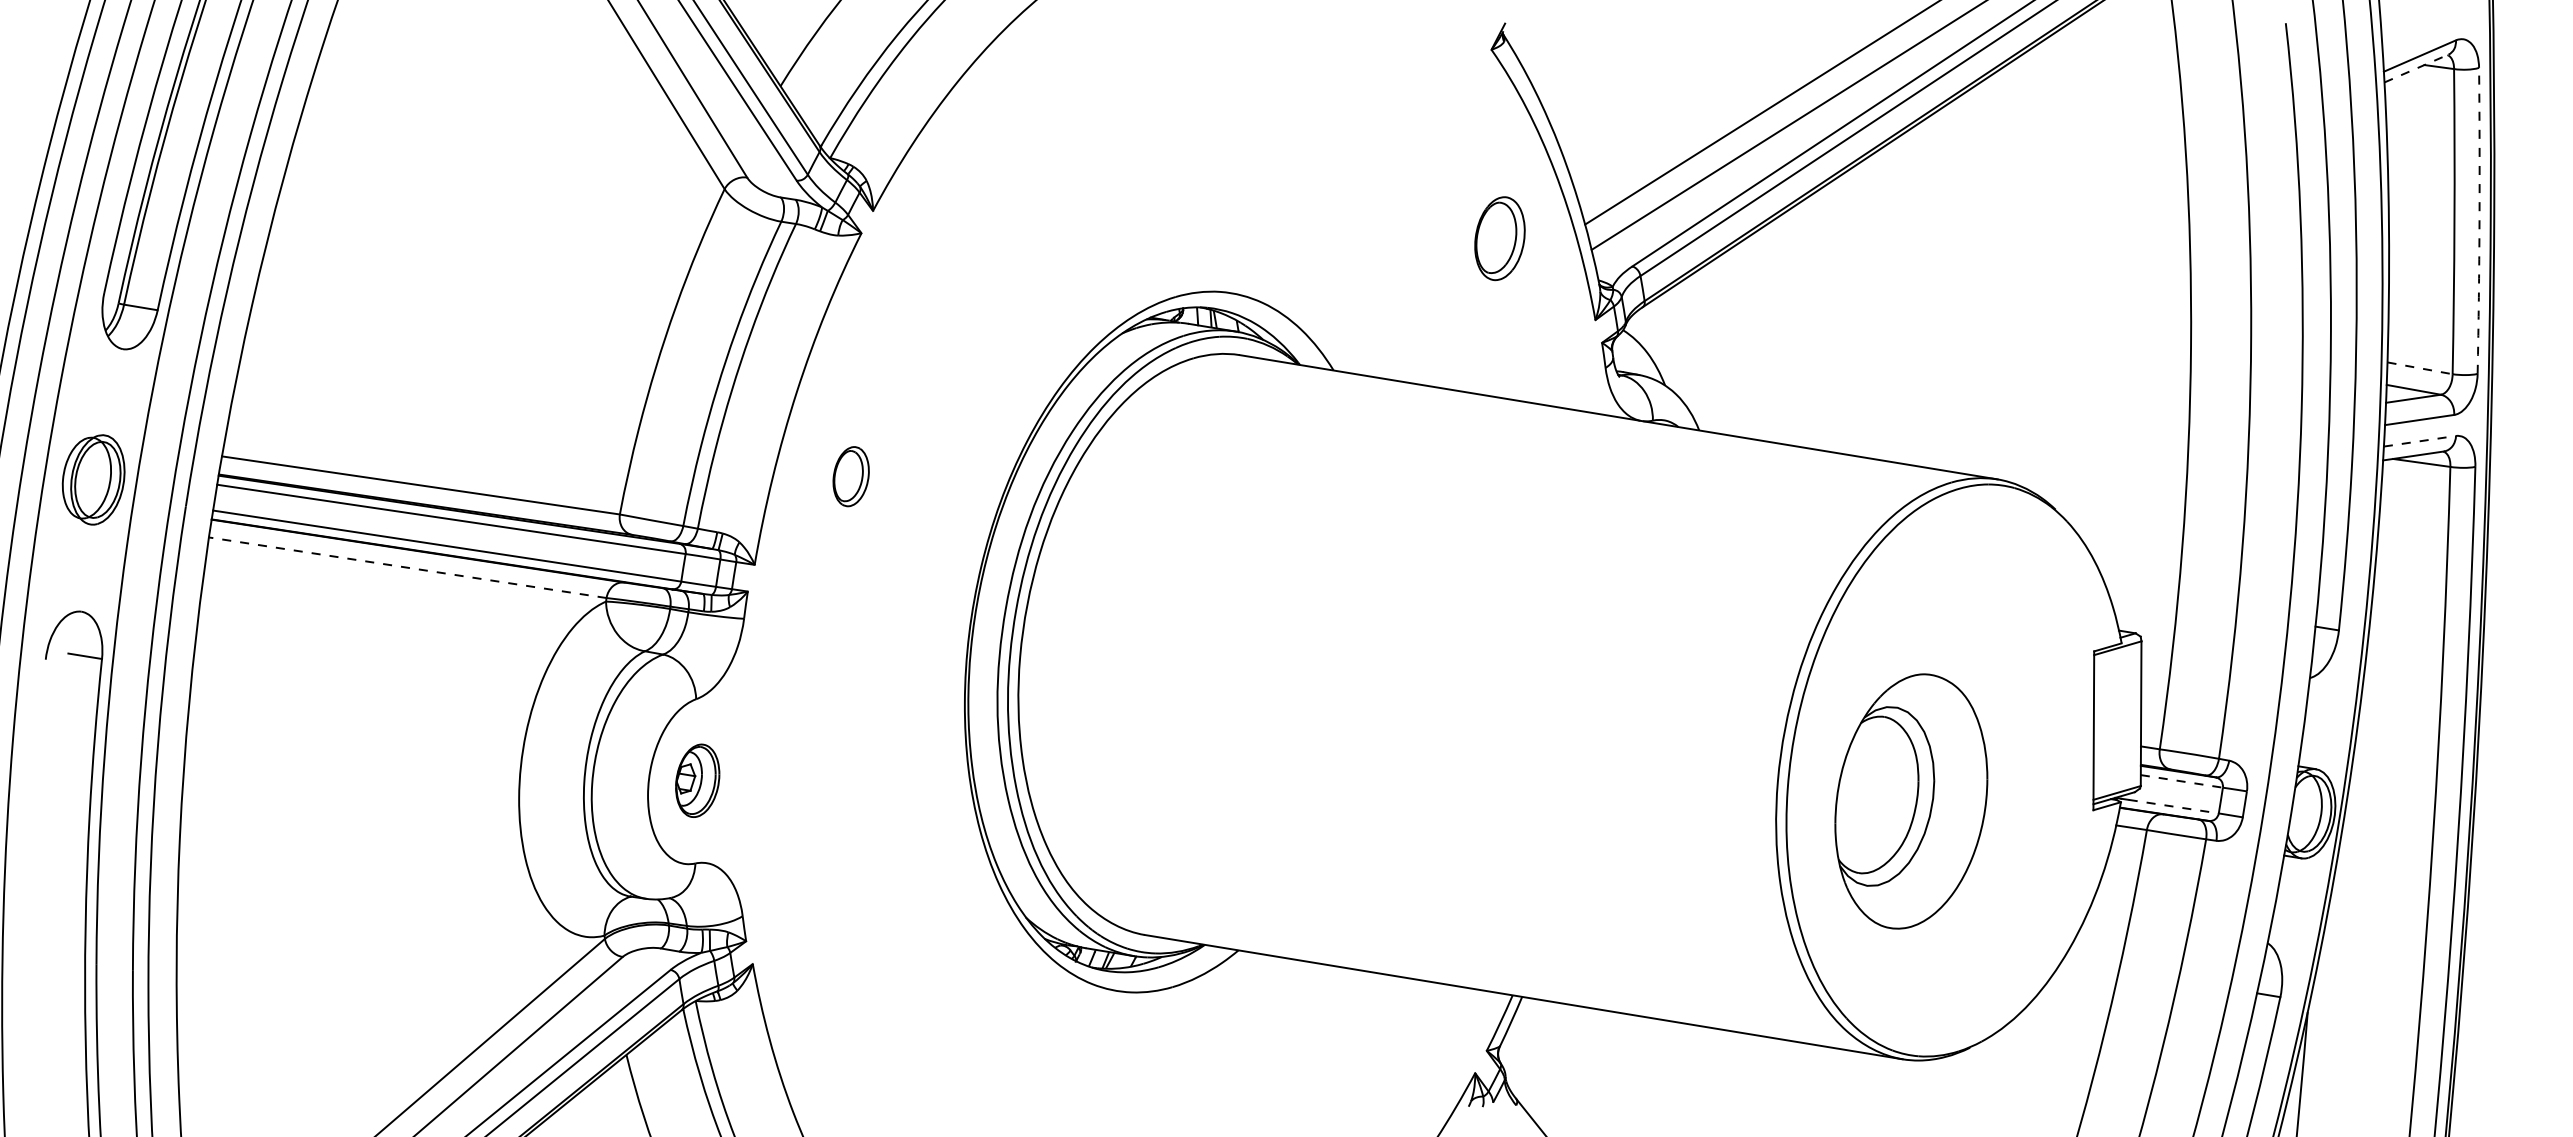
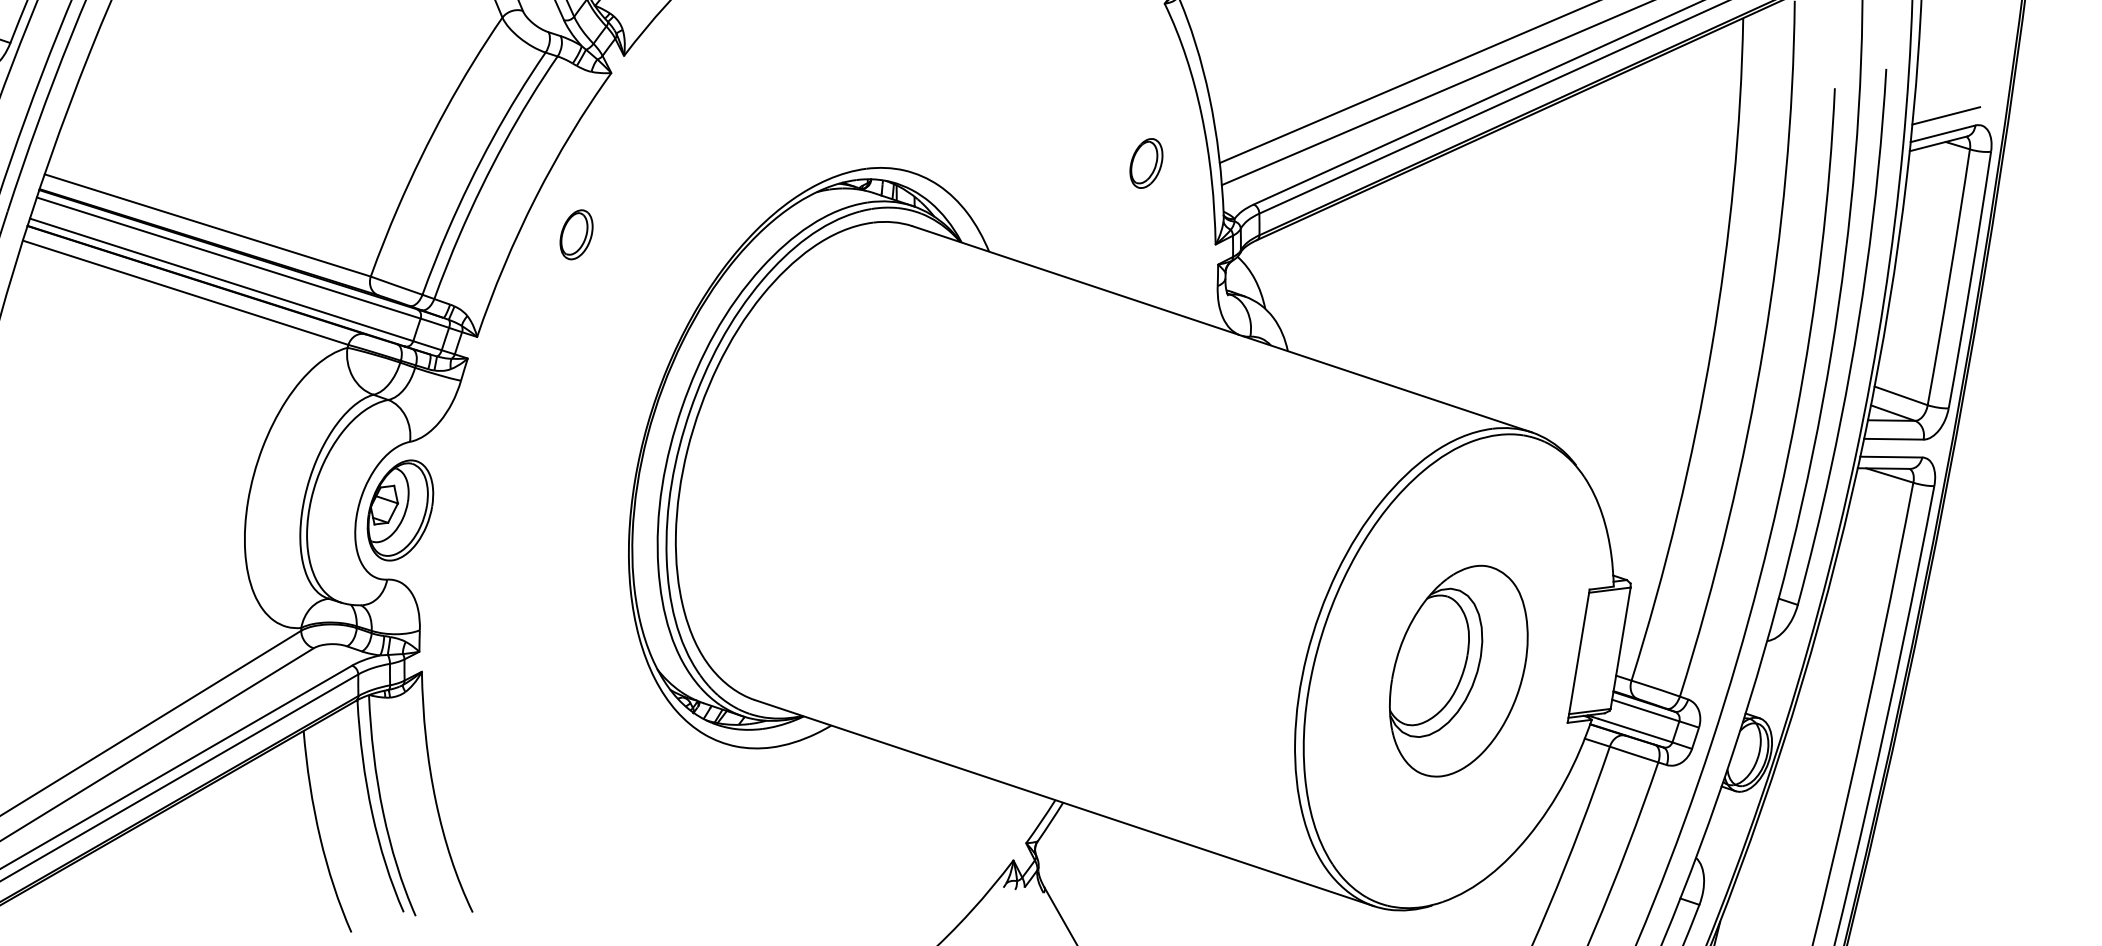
line: (2420, 34) -> (1946, 115), added
line: (2416, 68) -> (1938, 143), dashed -> solid
arc: (2479, 220) -> (1970, 279), dashed -> solid
part: (1499, 238) -> (1146, 163), size x0.71
line: (2420, 368) -> (1901, 396), dashed -> solid
line: (2420, 441) -> (1891, 457), dashed -> solid
part: (850, 476) -> (576, 234), moved
line: (407, 567) -> (185, 292), dashed -> solid
part: (697, 780) -> (400, 510), size x1.67
line: (2181, 781) -> (1645, 710), dashed -> solid
part: (1911, 801) -> (1458, 671), moved
line: (2173, 806) -> (1635, 730), dashed -> solid

